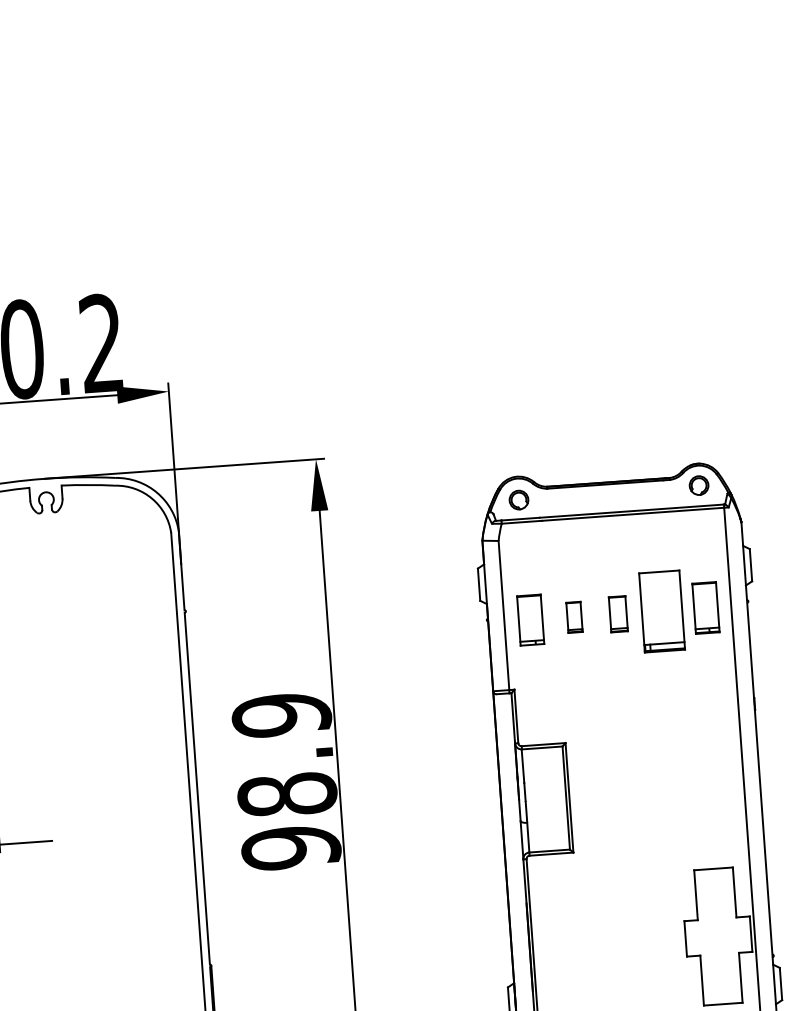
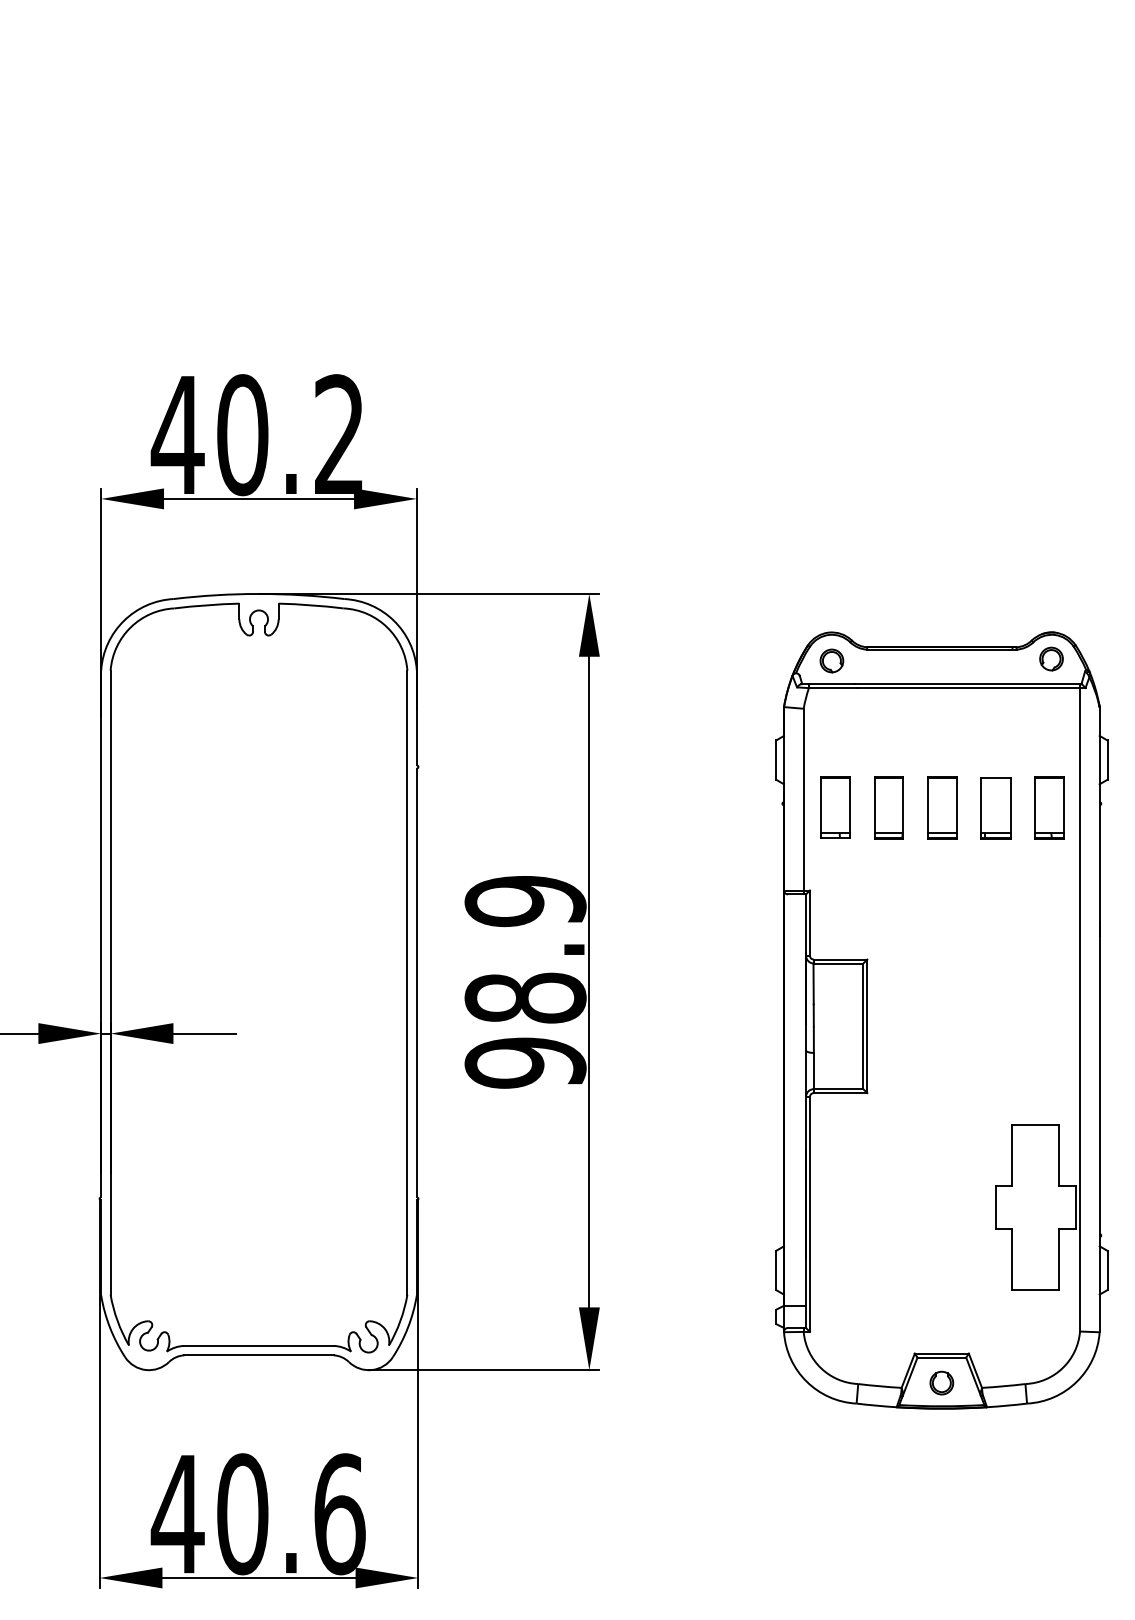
part: (661, 611) -> (995, 808), size x0.62
part: (618, 613) -> (942, 807), size x1.43
part: (574, 616) -> (888, 807), size x1.67

